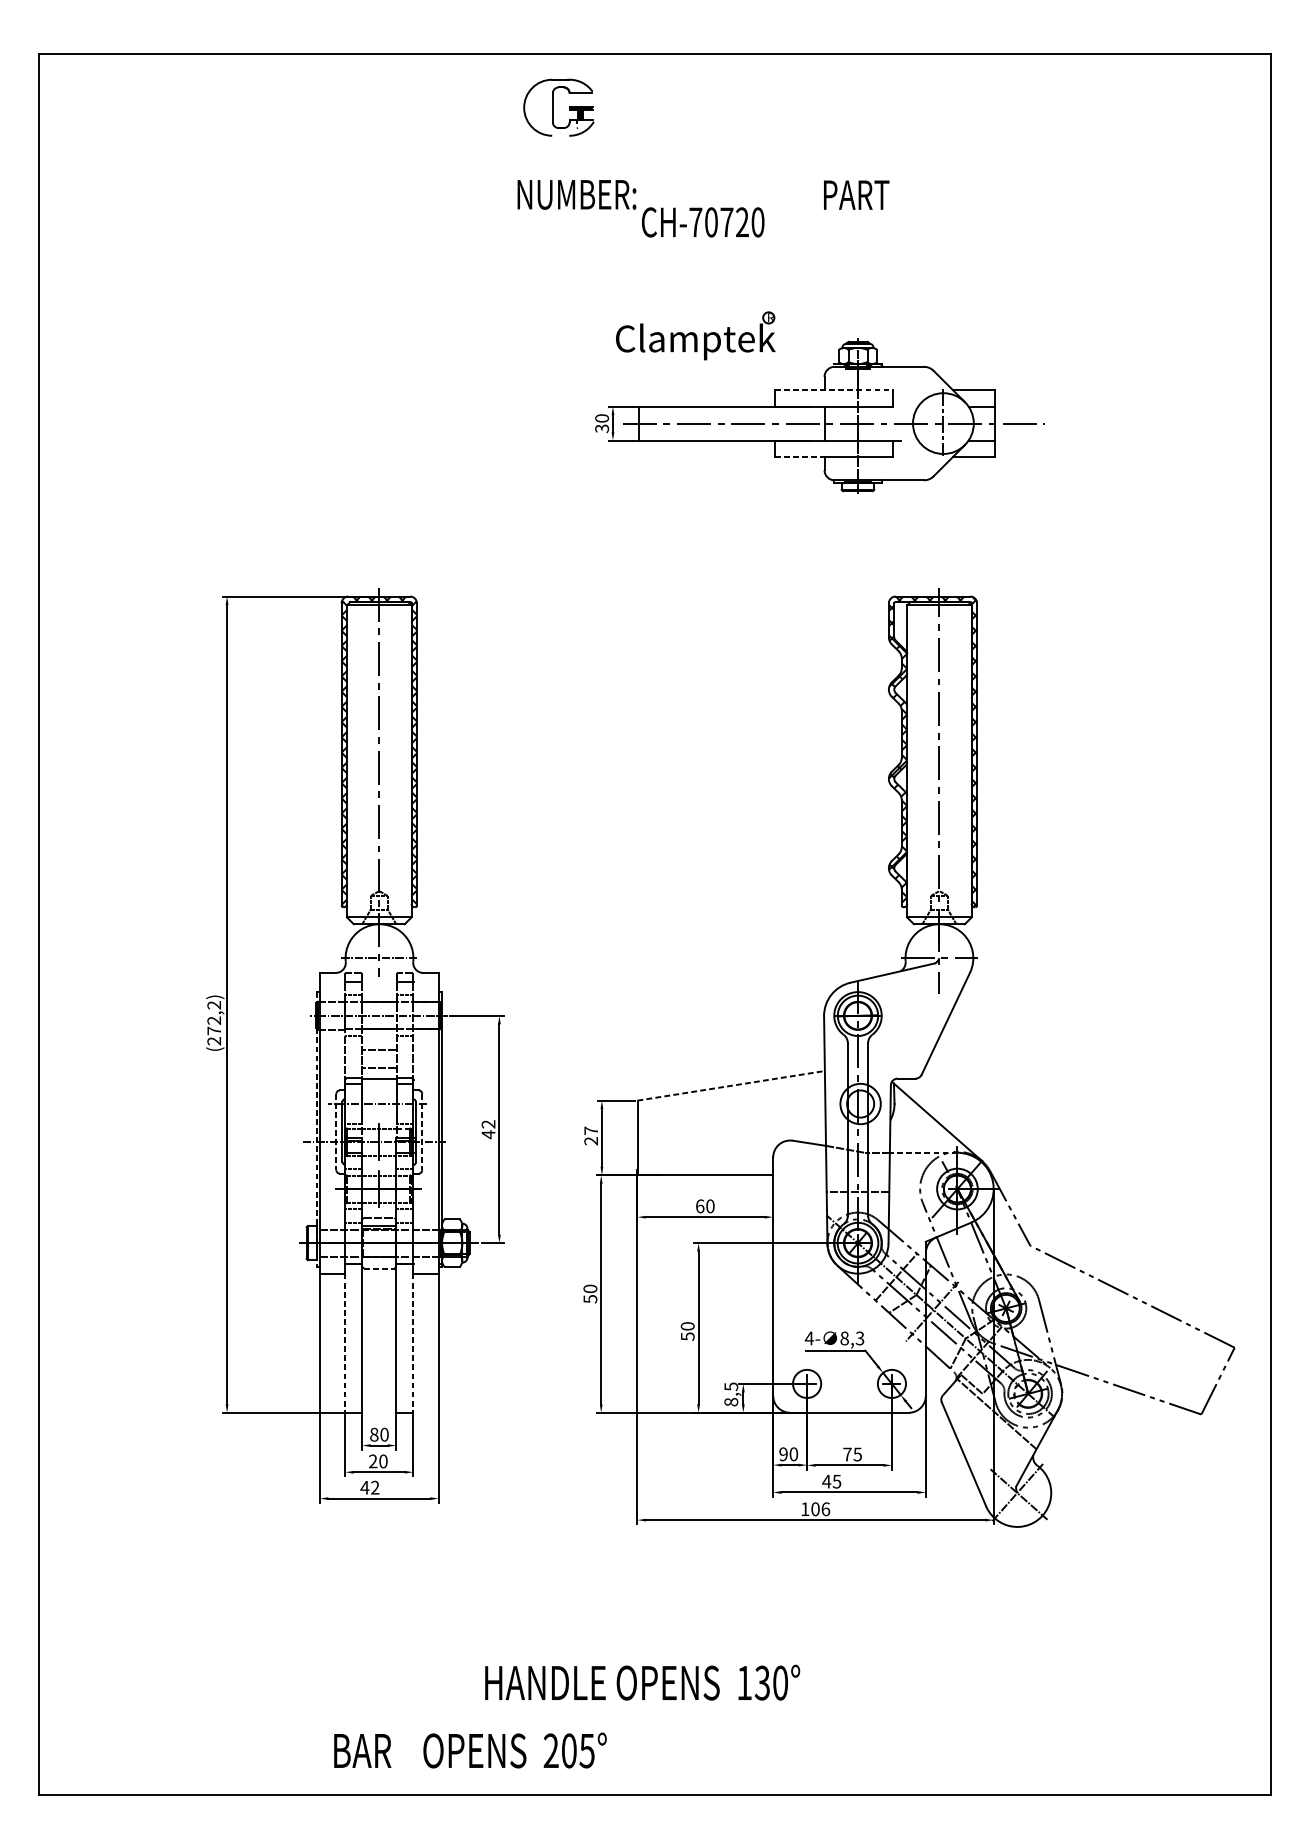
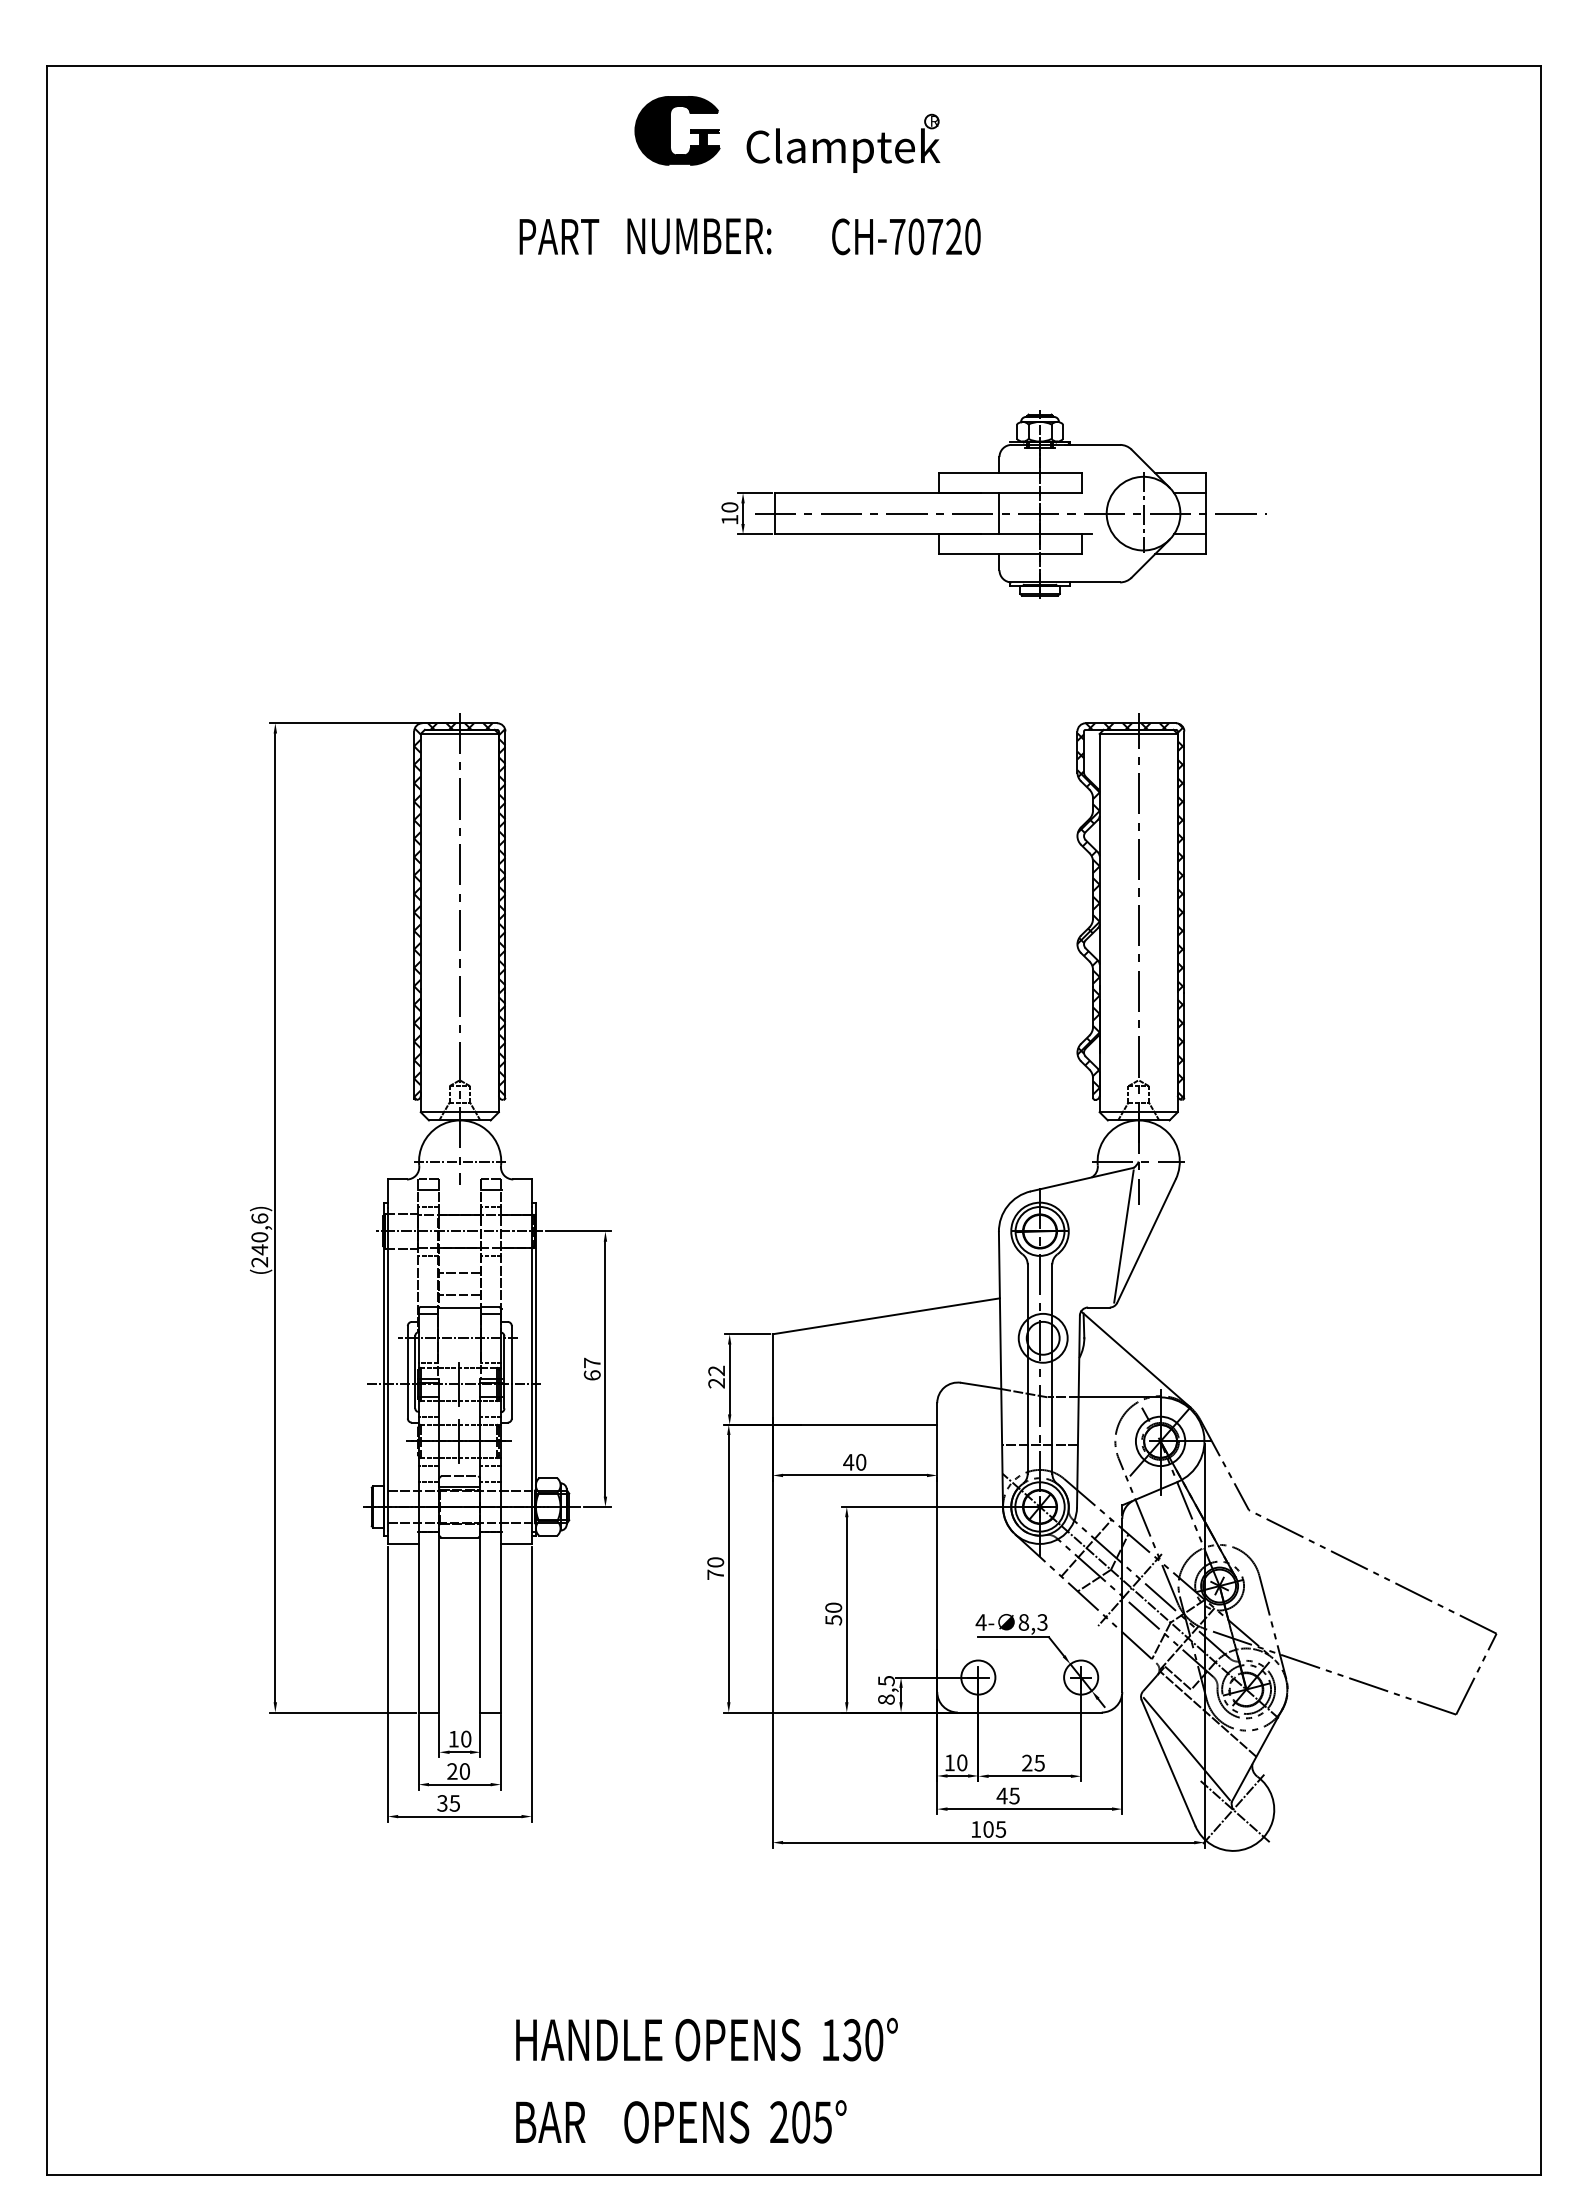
fill: (558, 107) -> (677, 130), added
text: (856, 194) -> (559, 236), moved
text: (703, 222) -> (906, 236), moved
part: (695, 335) -> (843, 142), moved
line: (834, 390) -> (1011, 473), dashed -> solid
text: (601, 429) -> (729, 520), 30 -> 10
line: (799, 456) -> (969, 553), dashed -> solid
text: (213, 1018) -> (259, 1234), (272,2) -> (240,6)
line: (926, 1020) -> (1123, 1236), added
line: (731, 1086) -> (886, 1316), dashed -> solid
line: (316, 1129) -> (383, 1369), dashed -> solid
text: (487, 1129) -> (591, 1369), 42 -> 67
text: (591, 1130) -> (716, 1370), 27 -> 22
line: (336, 1132) -> (407, 1372), dashed -> solid
line: (421, 1132) -> (511, 1372), dashed -> solid
line: (923, 1152) -> (1119, 1397), dashed -> solid
text: (699, 1205) -> (848, 1461), 60 -> 40
line: (379, 1268) -> (459, 1537), dashed -> solid
text: (590, 1298) -> (715, 1574), 50 -> 70
line: (345, 1343) -> (418, 1628), dashed -> solid
line: (412, 1343) -> (500, 1628), dashed -> solid
text: (374, 1434) -> (453, 1738), 80 -> 10
line: (978, 1442) -> (1186, 1748), added
text: (783, 1454) -> (949, 1762), 90 -> 10
text: (847, 1454) -> (1027, 1762), 75 -> 25
text: (369, 1487) -> (448, 1803), 42 -> 35
text: (825, 1509) -> (1000, 1829), 106 -> 105
text: (642, 1682) -> (706, 2039), moved
text: (470, 1750) -> (681, 2121), moved

